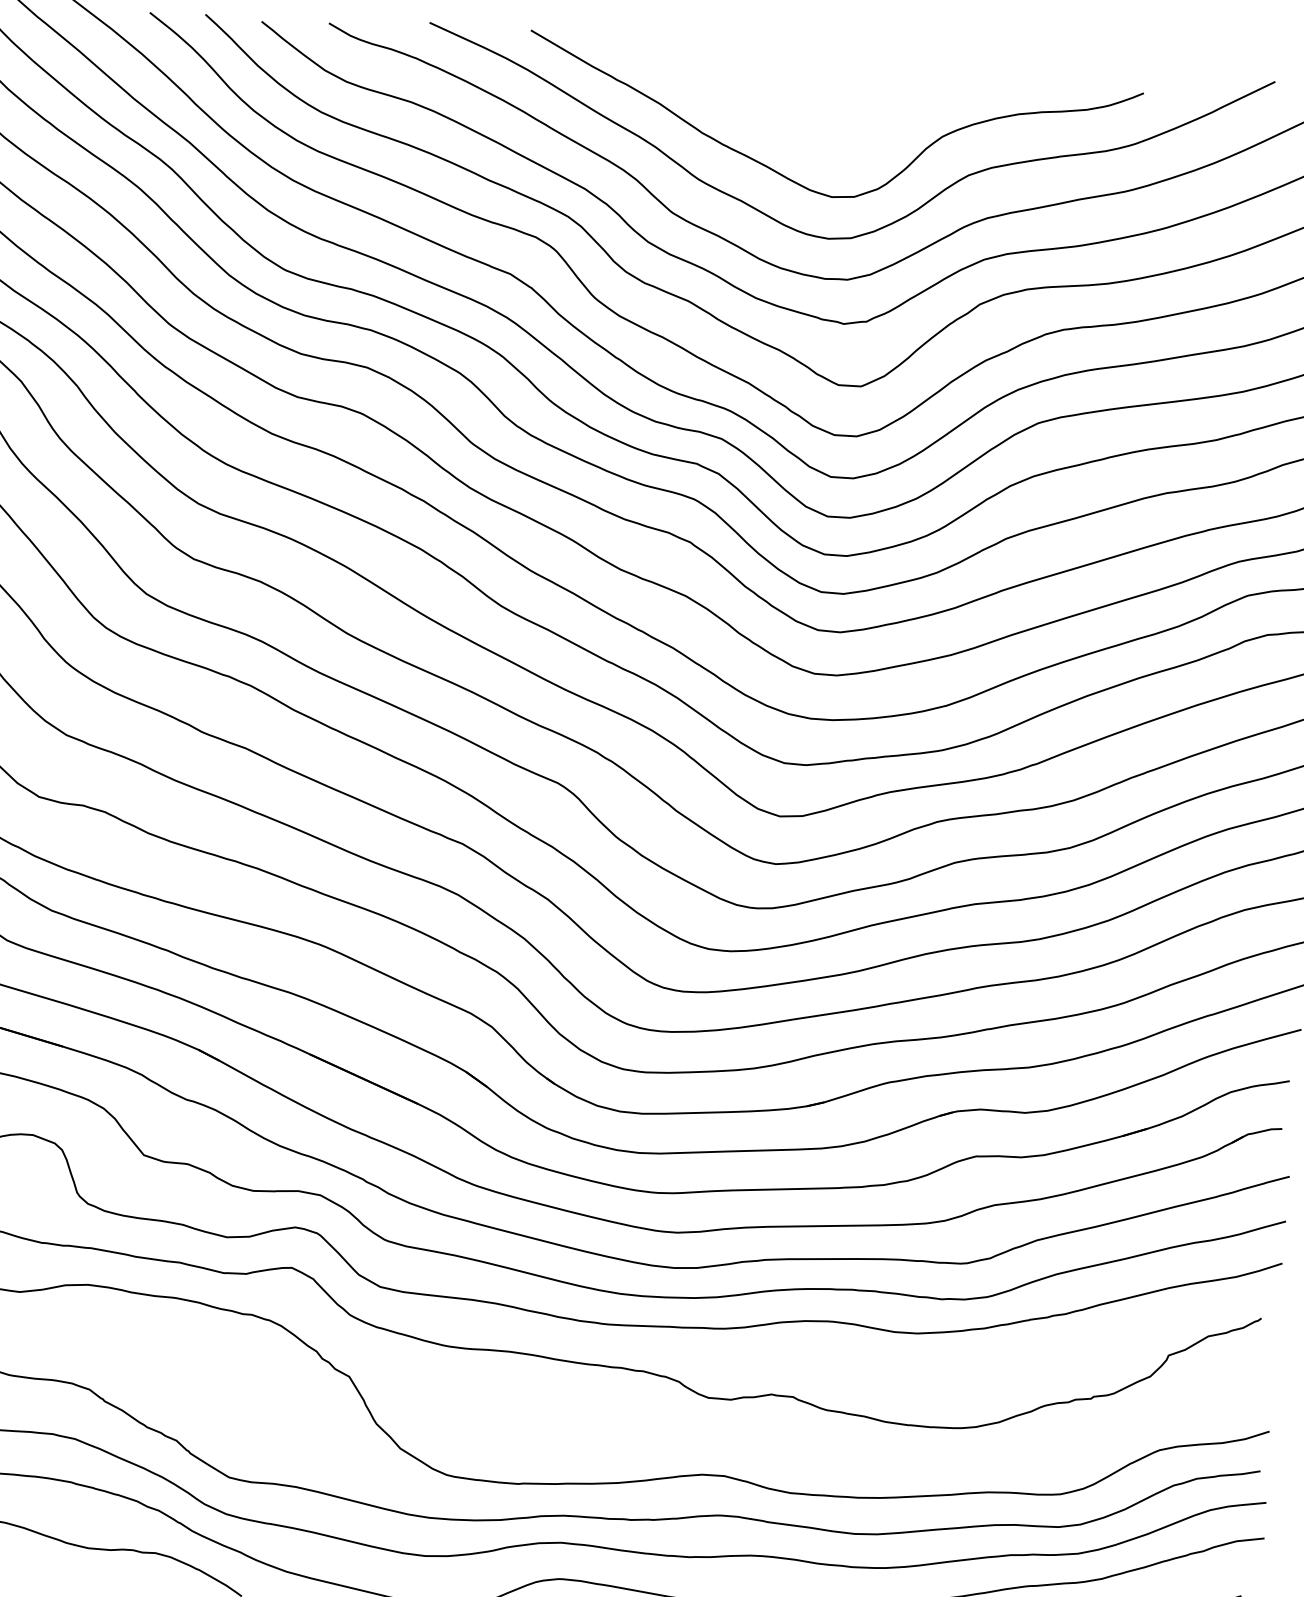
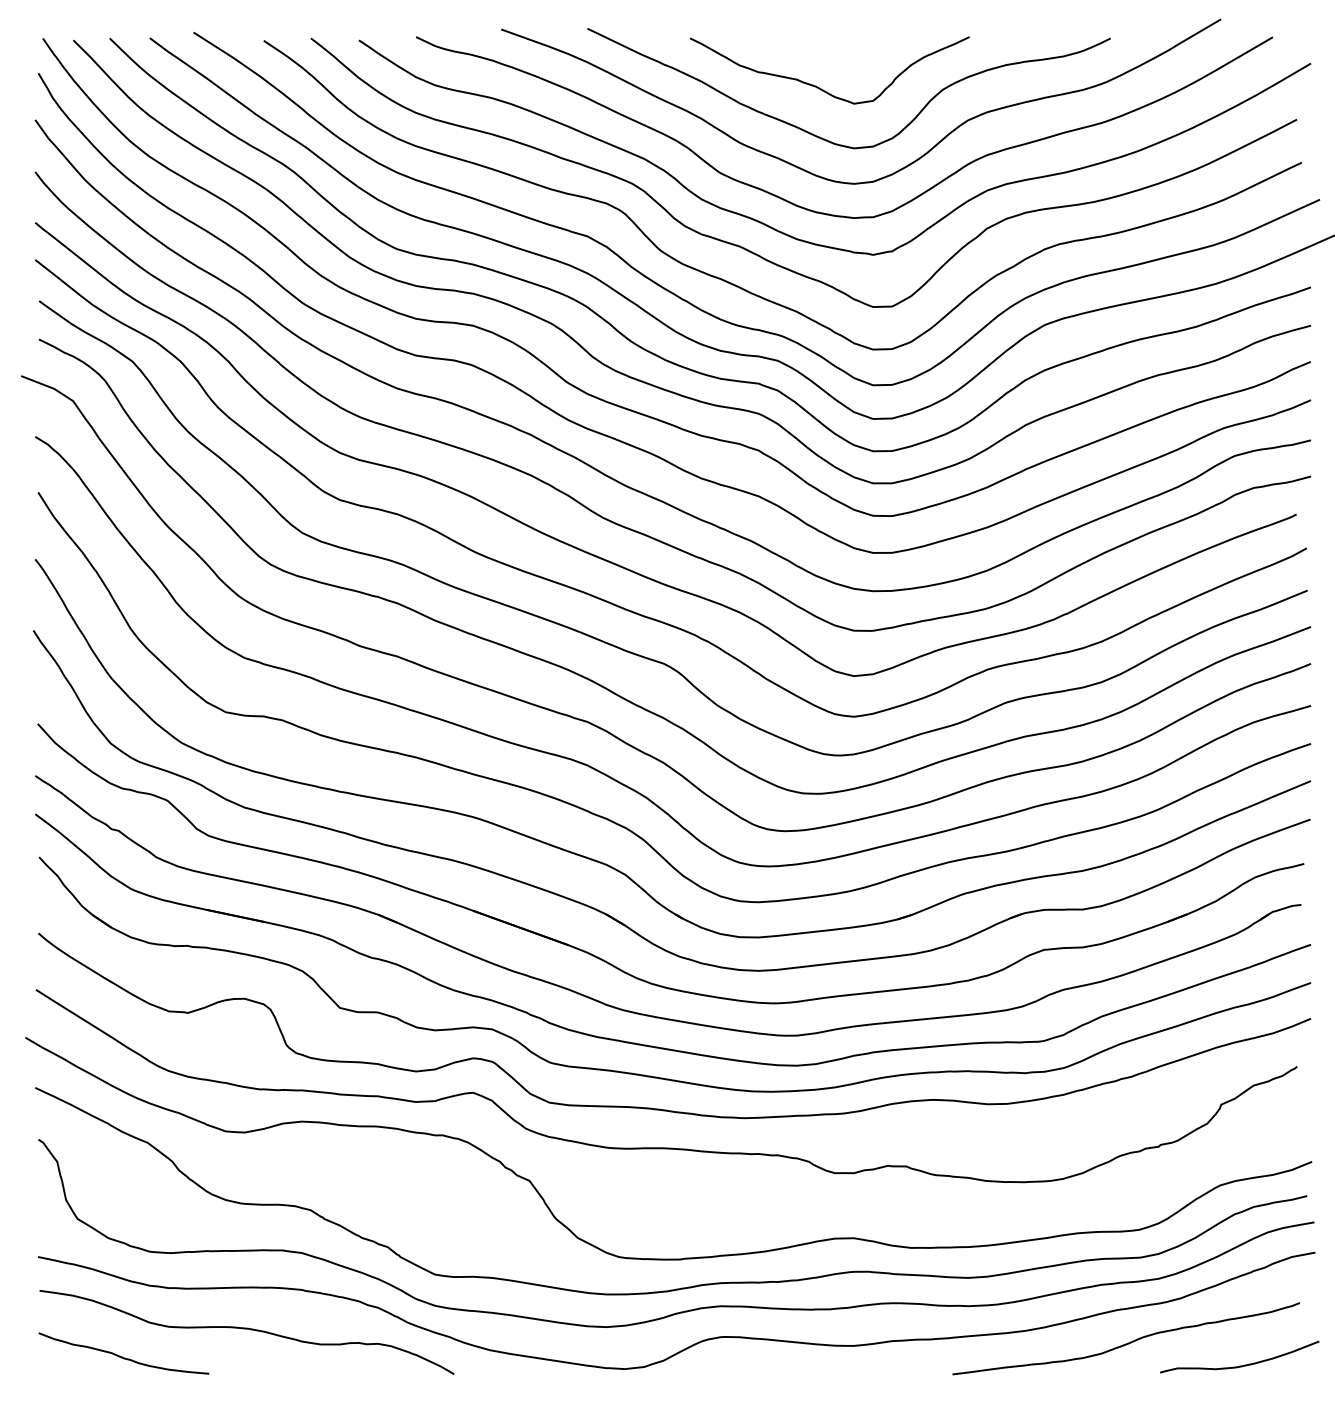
curve: (799, 123) -> (821, 88), added

